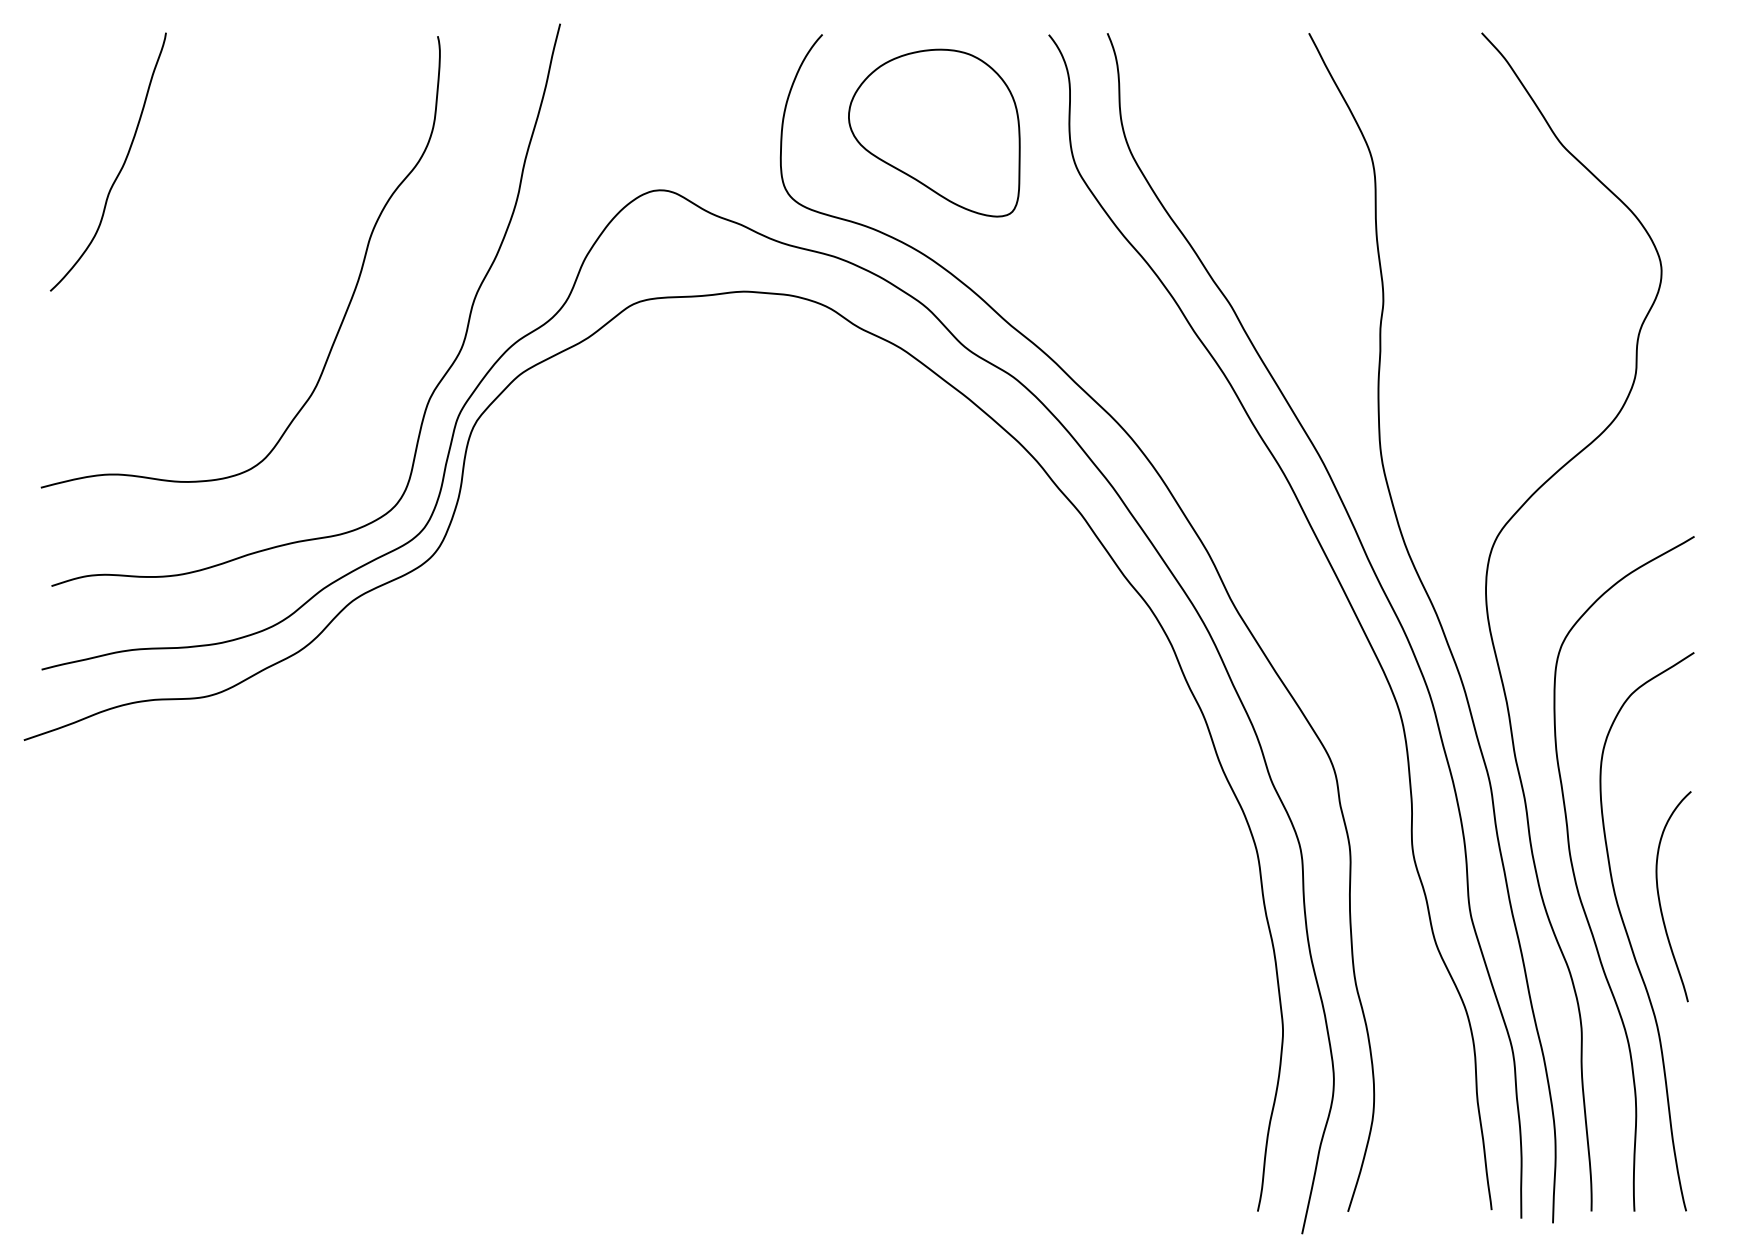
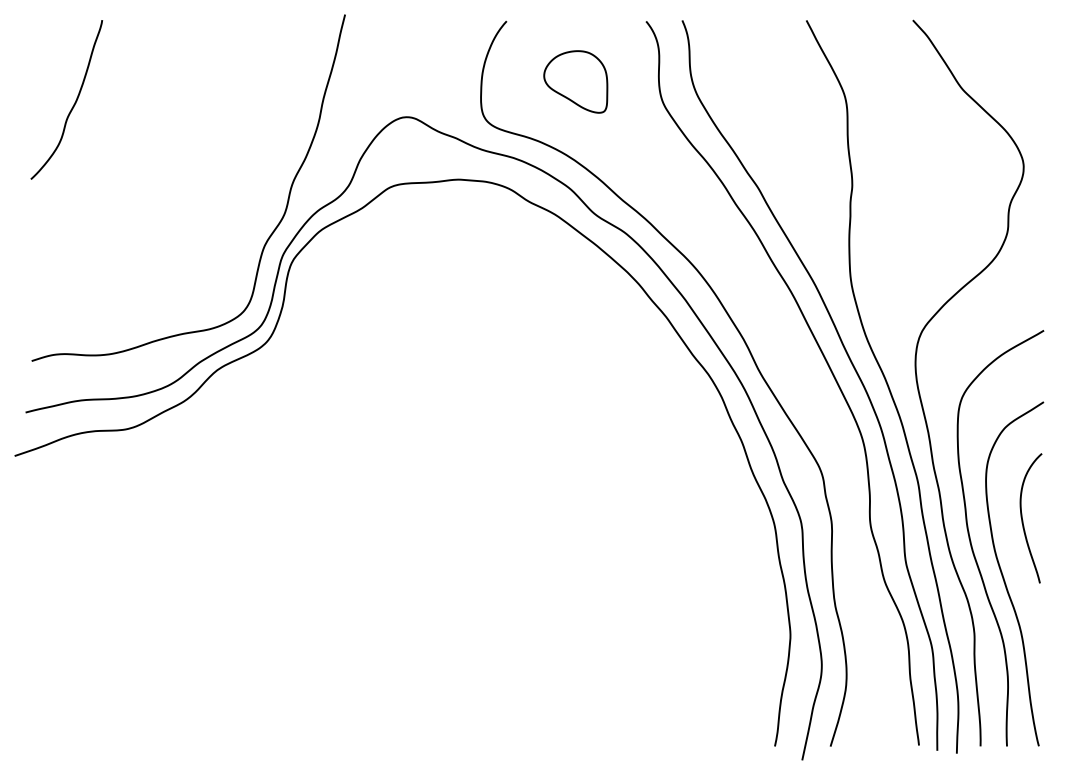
part: (934, 132) -> (575, 81), size x0.6
curve: (346, 306) -> (213, 188), removed
curve: (1661, 900) -> (1023, 520), moved

